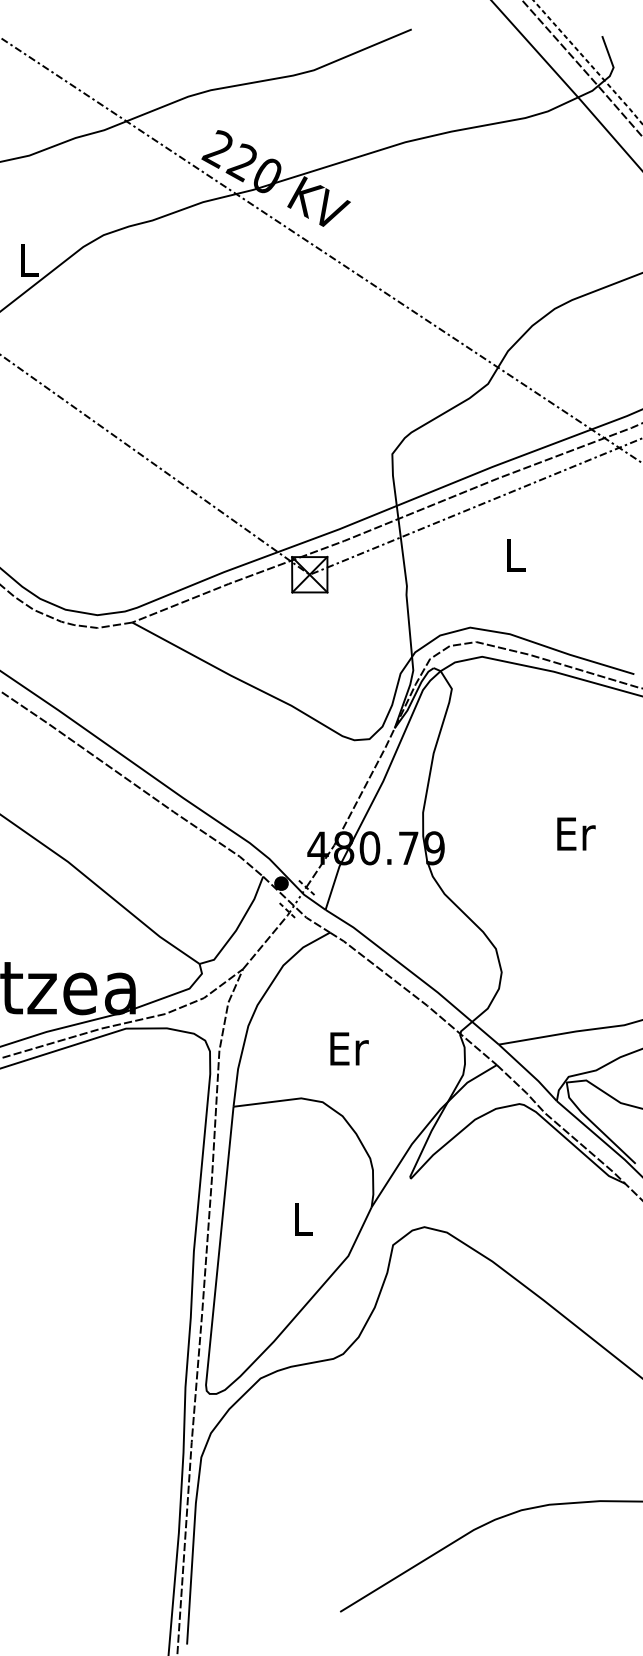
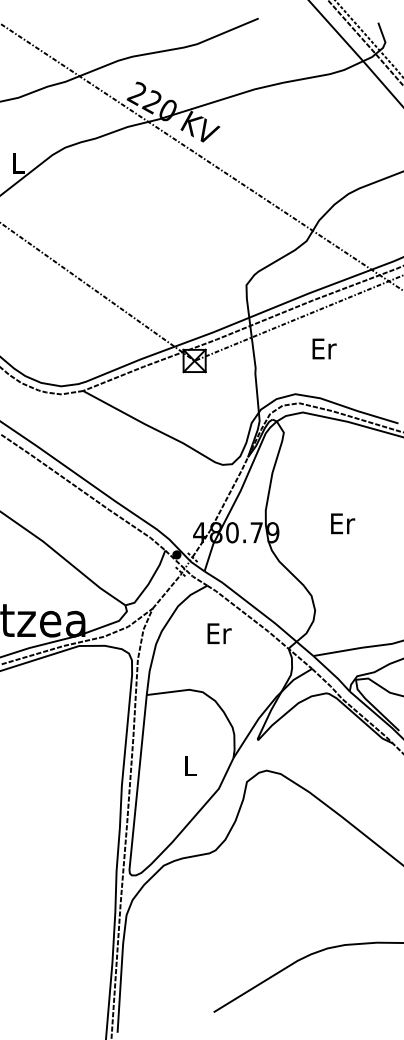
text: (516, 554) -> (324, 348), L -> Er
text: (577, 833) -> (343, 523), moved
text: (349, 1048) -> (219, 633), moved

